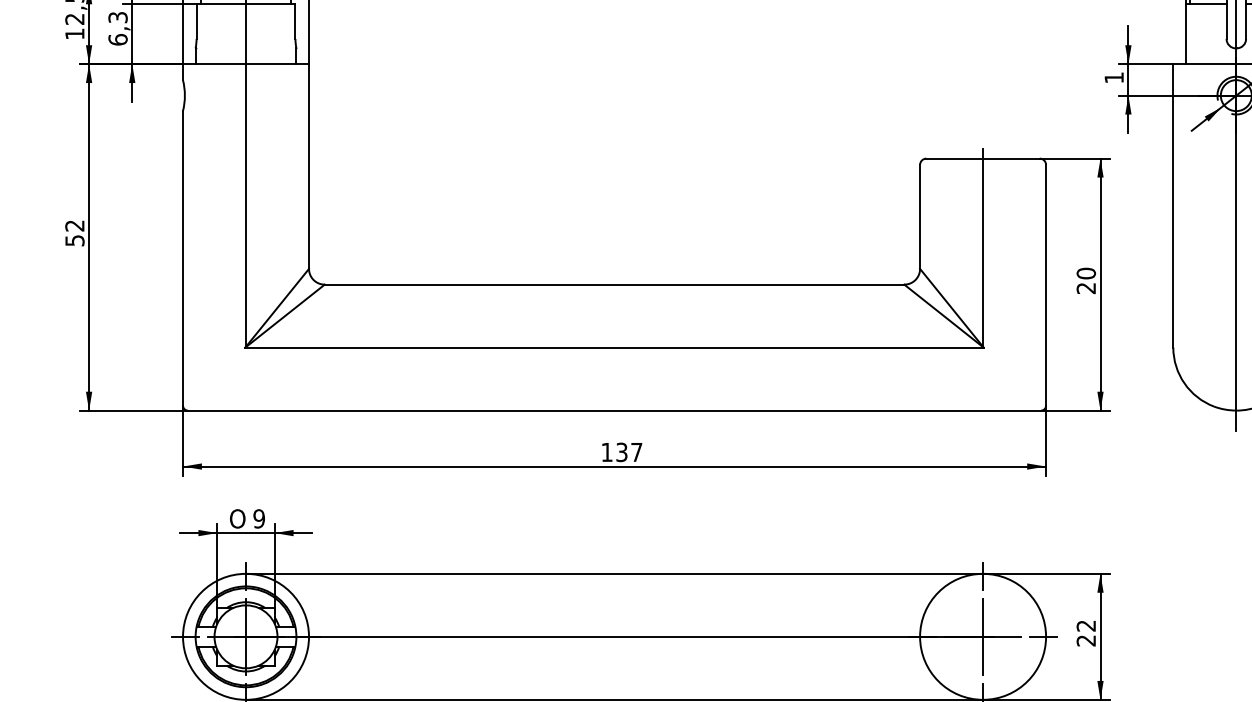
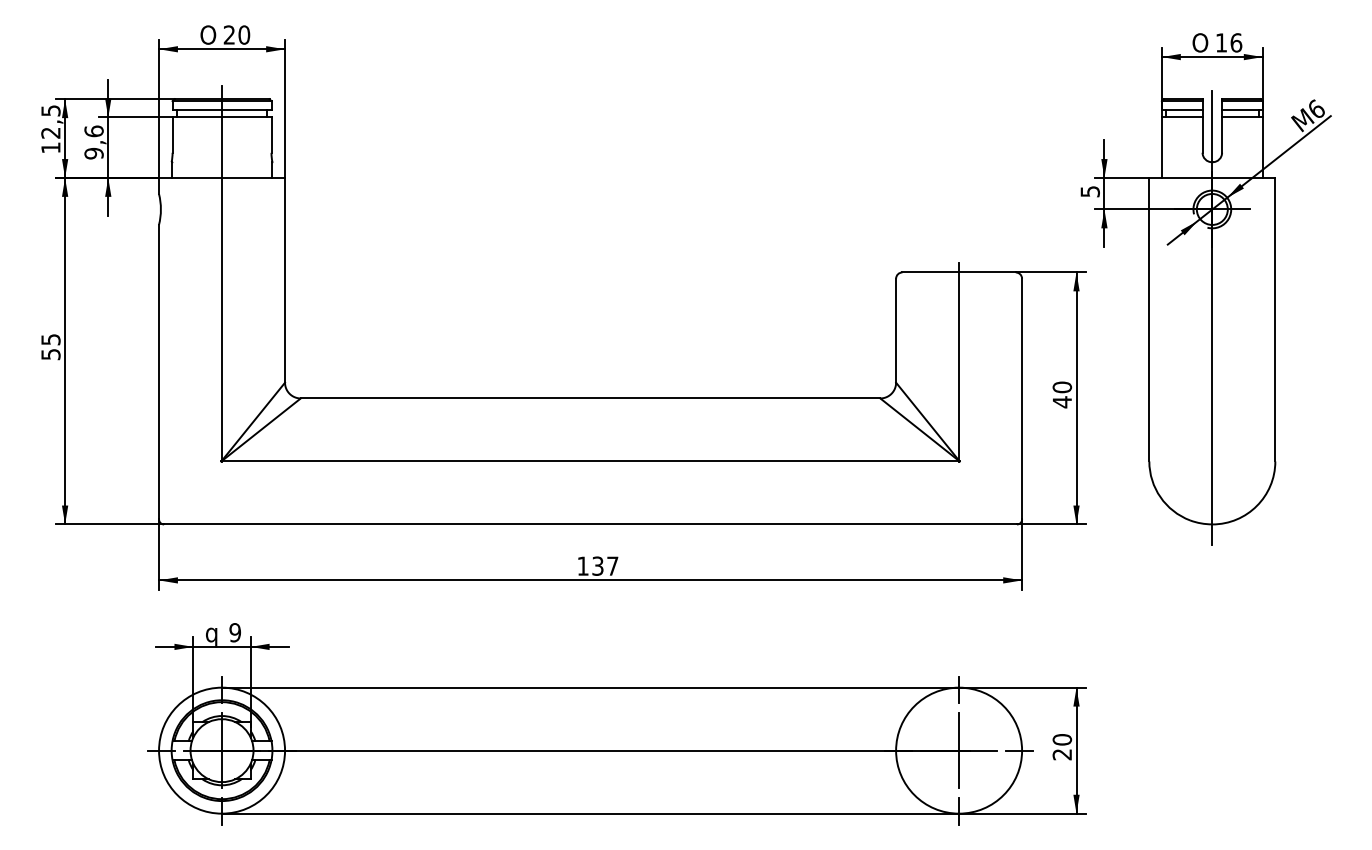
text: (117, 28) -> (93, 142), 6,3 -> 9,6
text: (1113, 77) -> (1089, 191), 1 -> 5
text: (74, 225) -> (50, 339), 52 -> 55
text: (1085, 288) -> (1061, 402), 20 -> 40
text: (237, 520) -> (213, 634), O -> q
text: (1086, 625) -> (1062, 739), 22 -> 20

